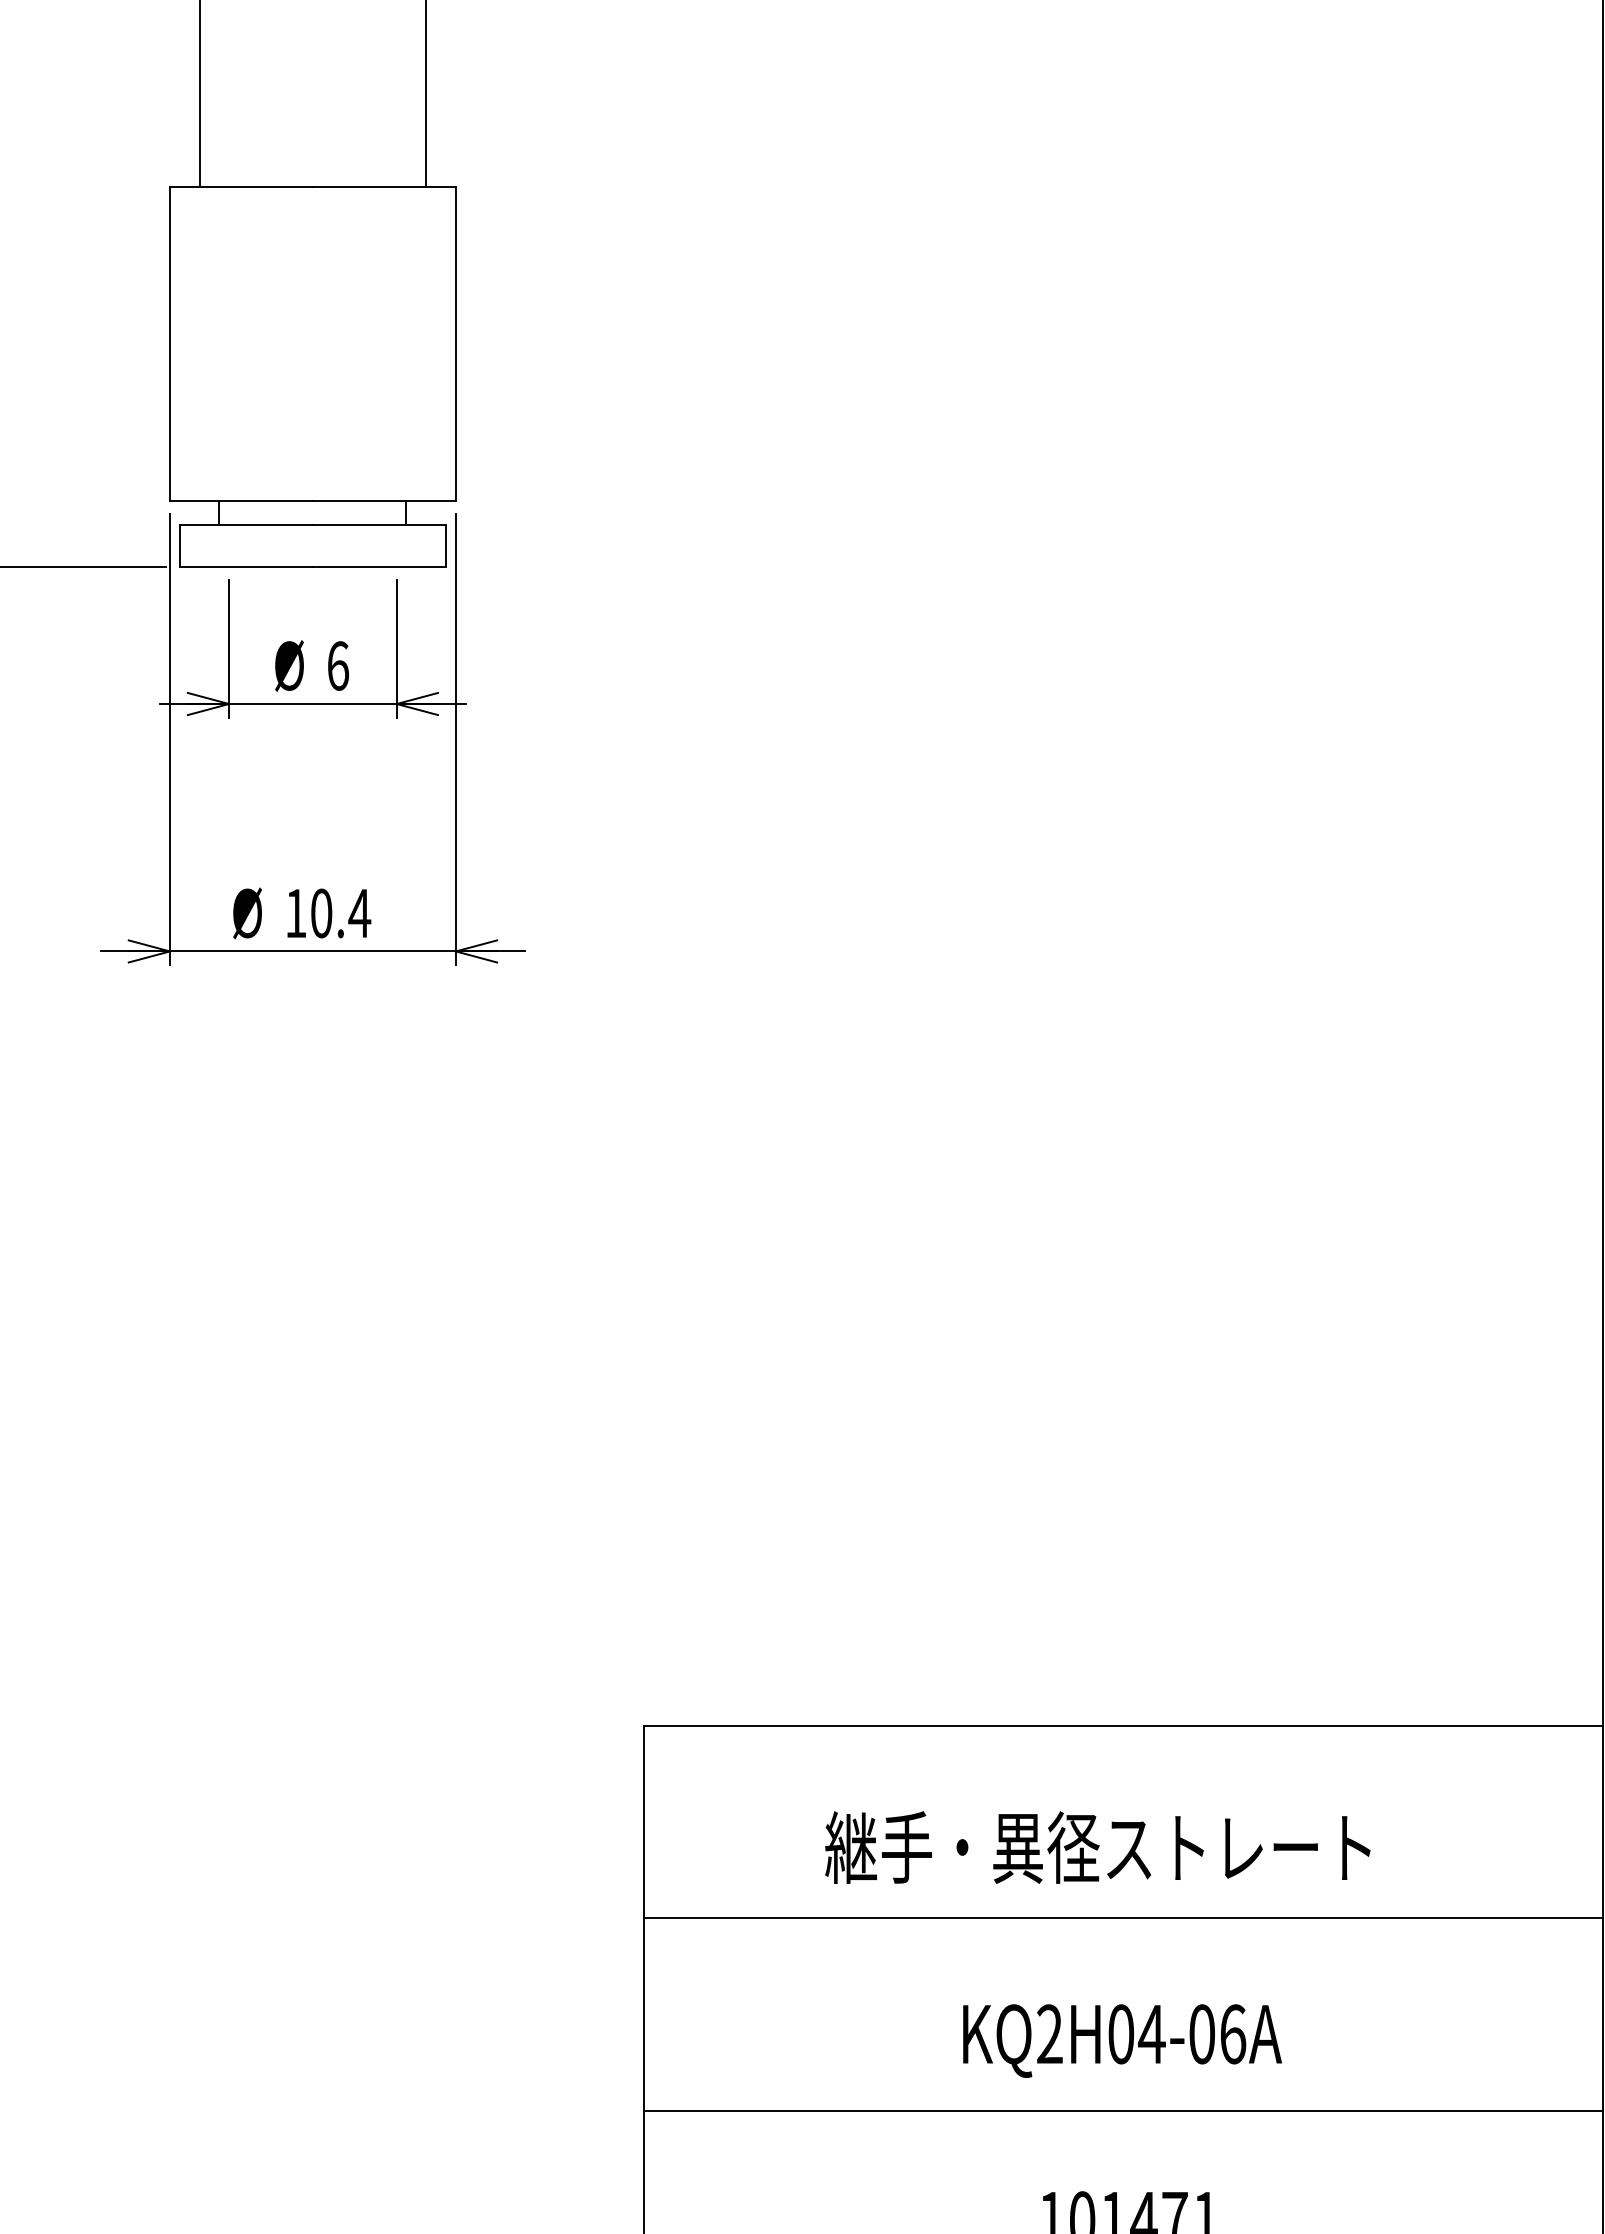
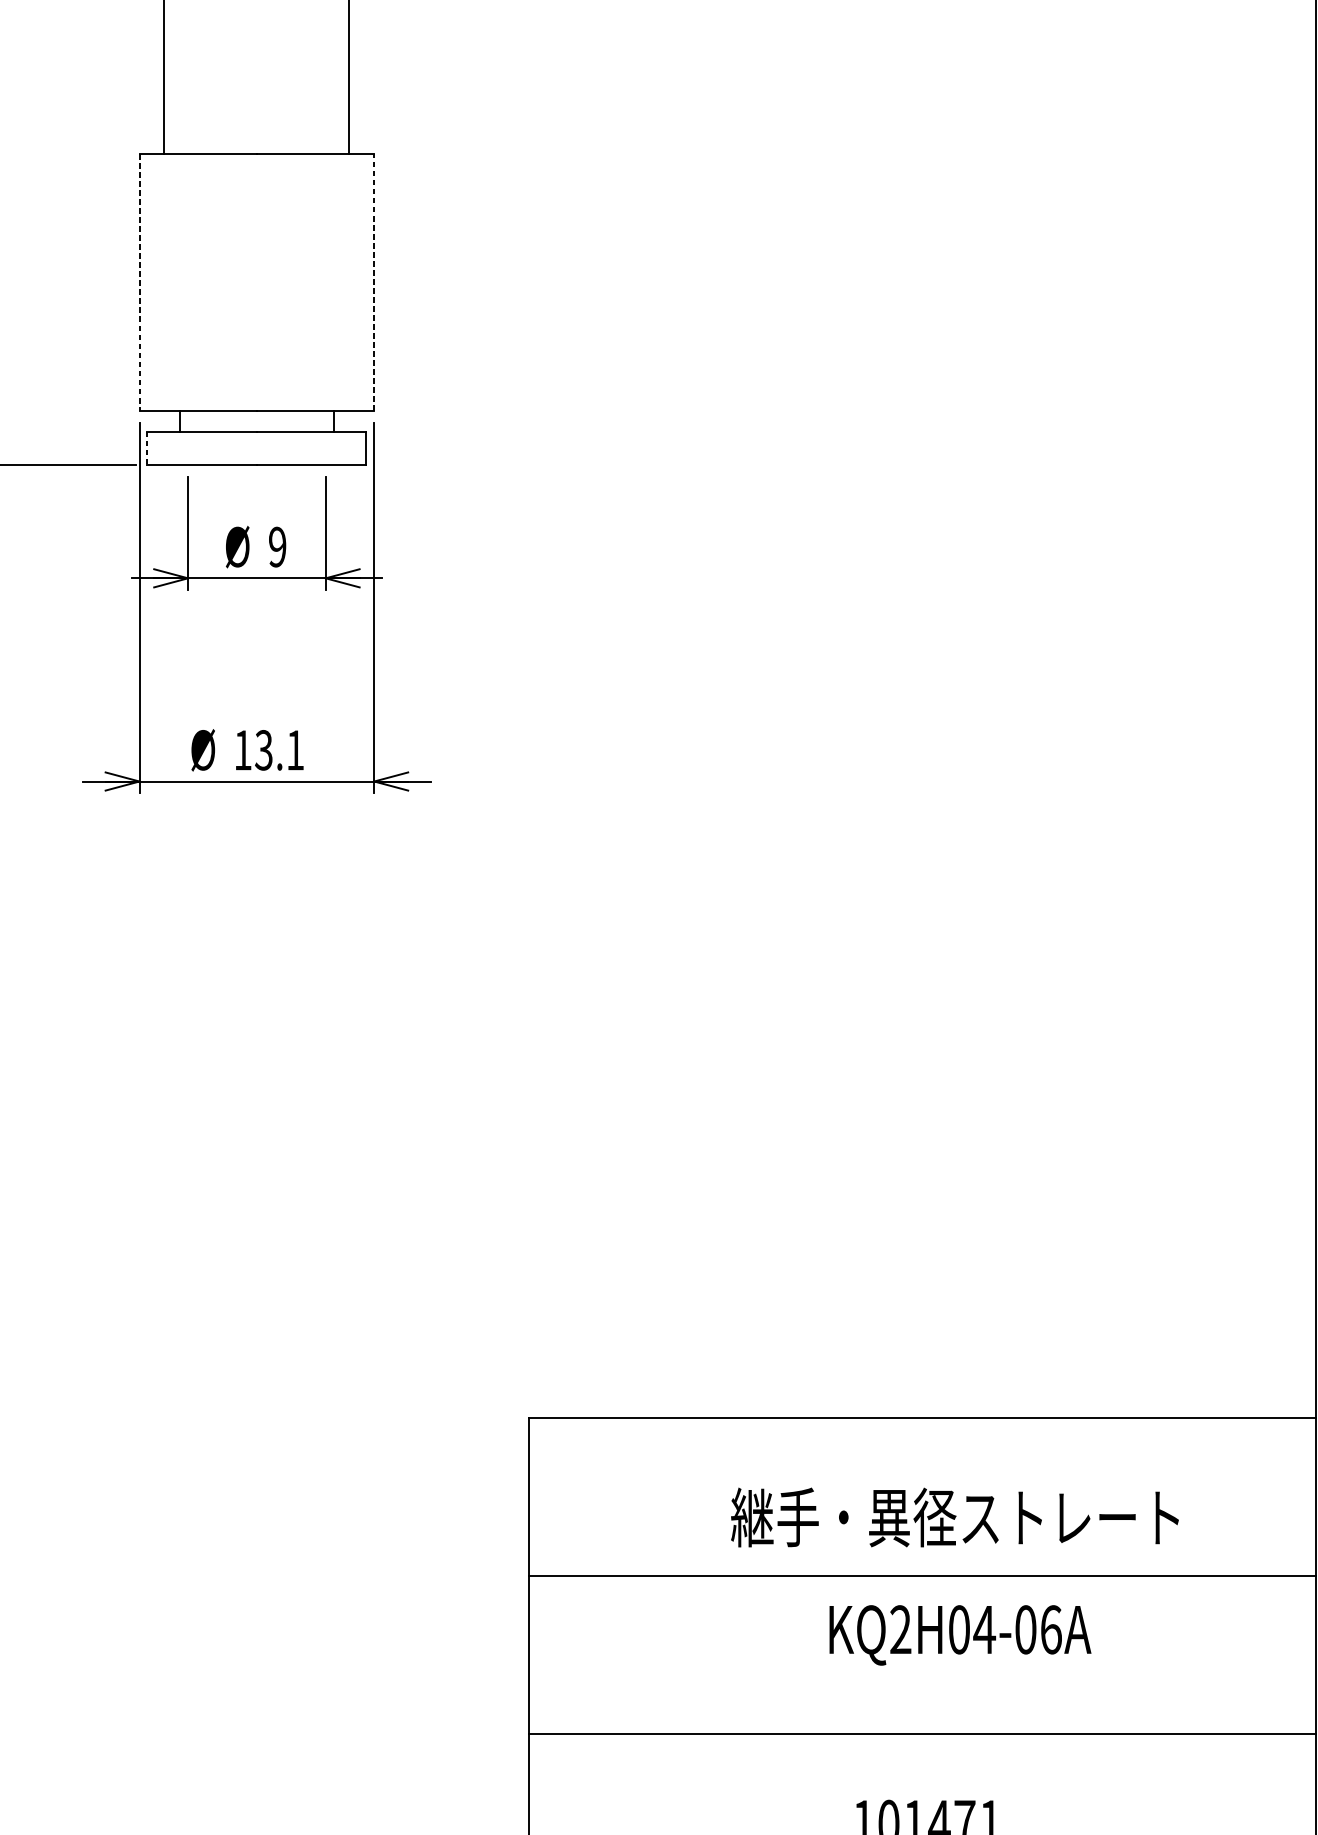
line: (169, 343) -> (139, 282), solid -> dashed
line: (455, 343) -> (374, 282), solid -> dashed
line: (179, 545) -> (147, 448), solid -> dashed
text: (338, 665) -> (277, 546), 6 -> 9
text: (340, 913) -> (279, 750), 10.4 -> 13.1
text: (1097, 1847) -> (954, 1517), moved
text: (1122, 2040) -> (960, 1634), moved

